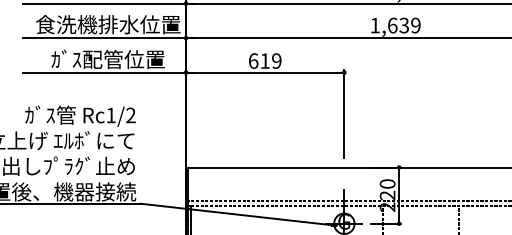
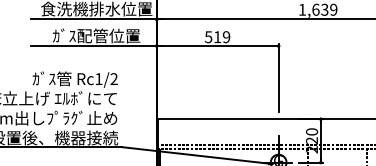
text: (253, 60) -> (208, 36), 619 -> 519

